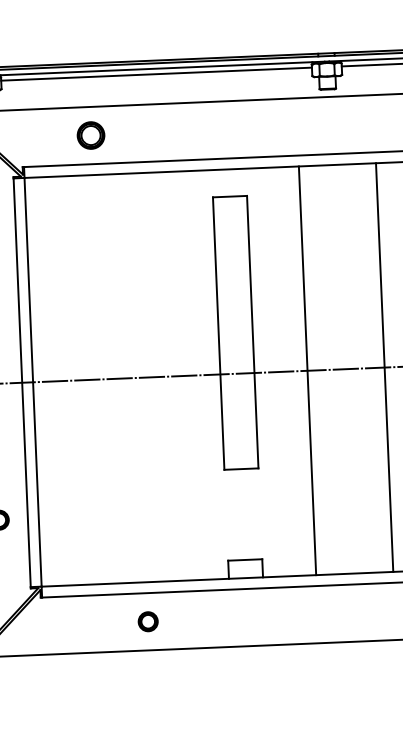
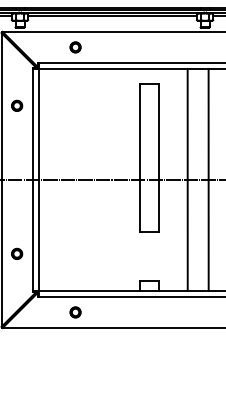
part: (90, 135) -> (75, 47), size x0.71
line: (345, 368) -> (208, 179), added
part: (148, 621) -> (75, 312), moved

